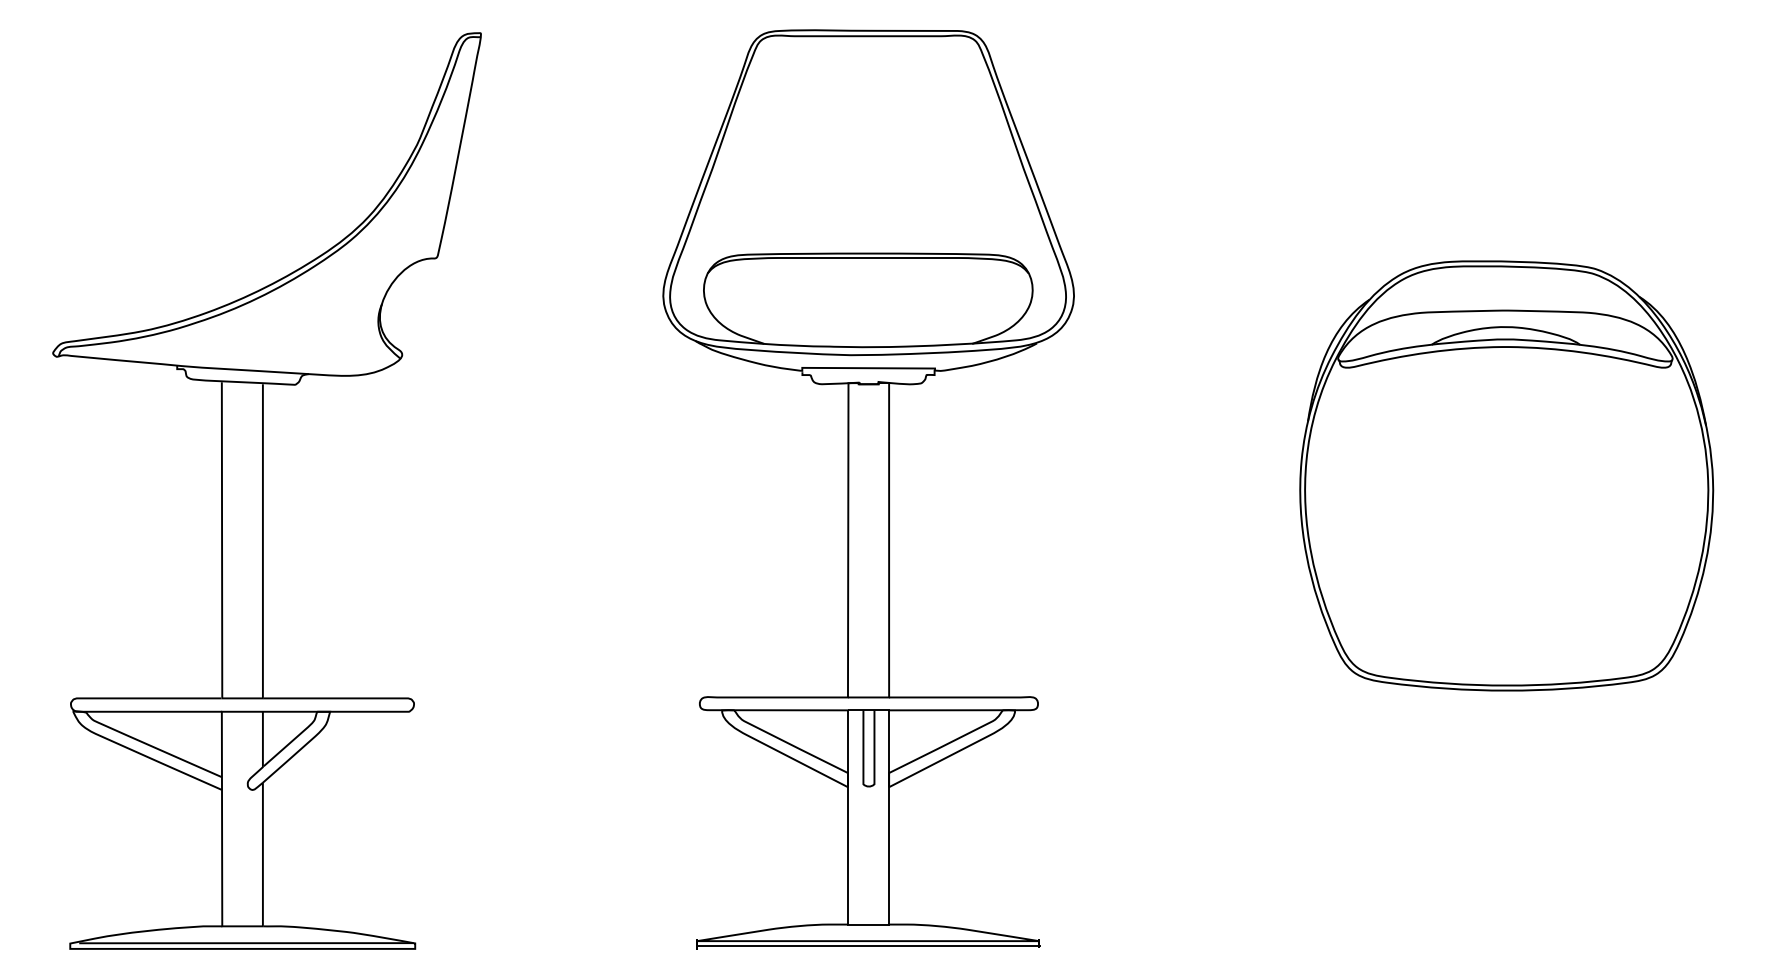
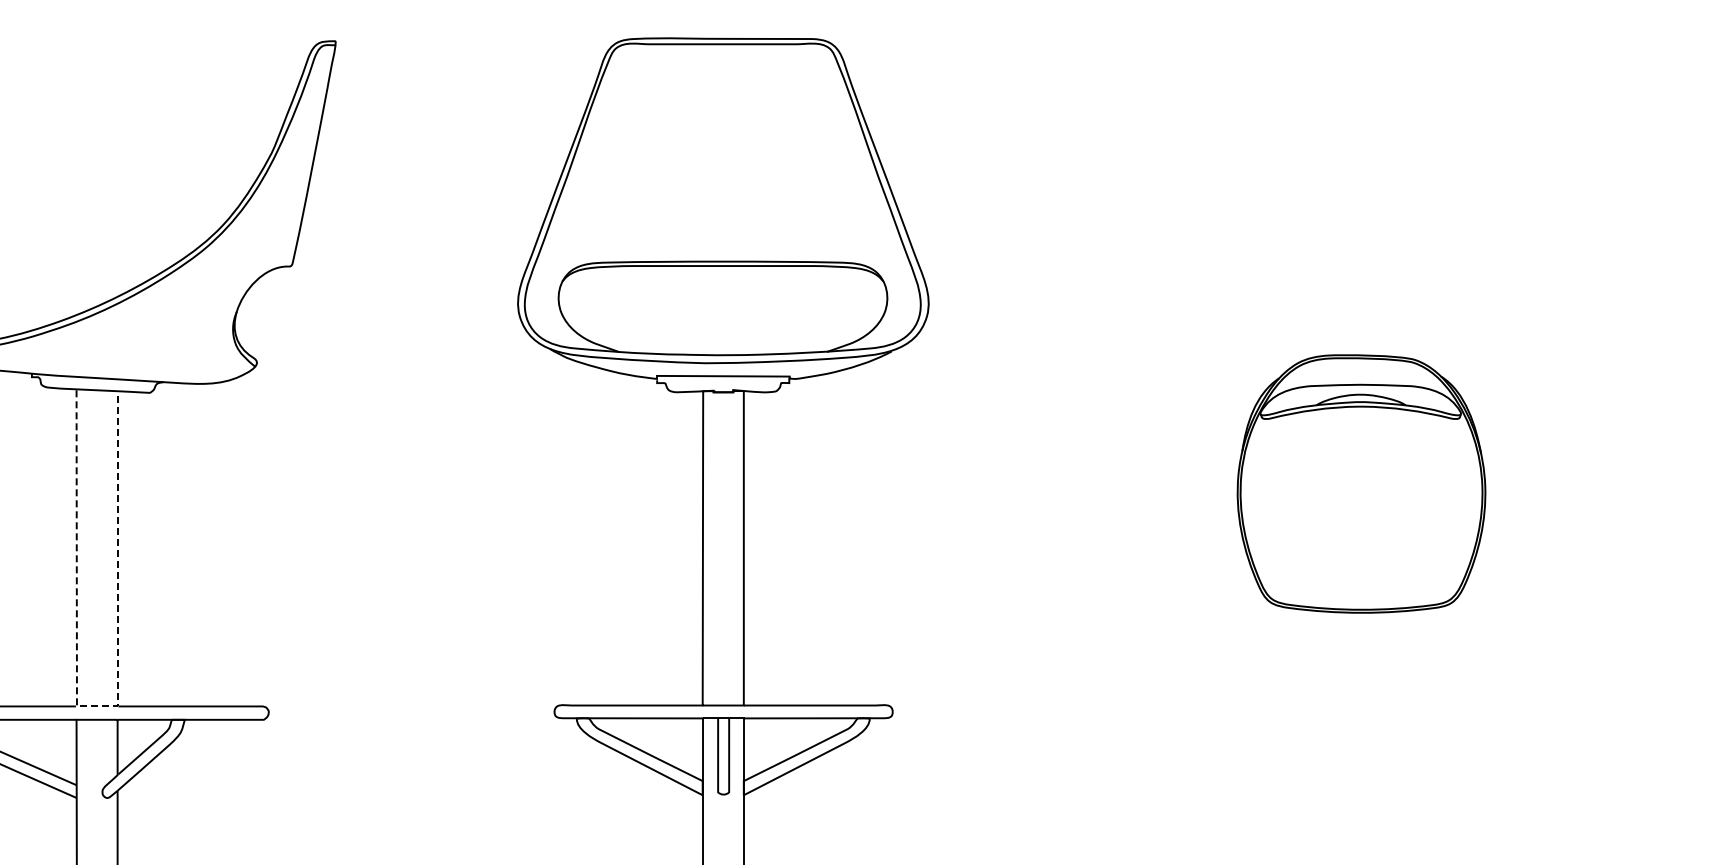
part: (1506, 475) -> (1361, 483), size x0.6
line: (242, 698) -> (97, 706), solid -> dashed

